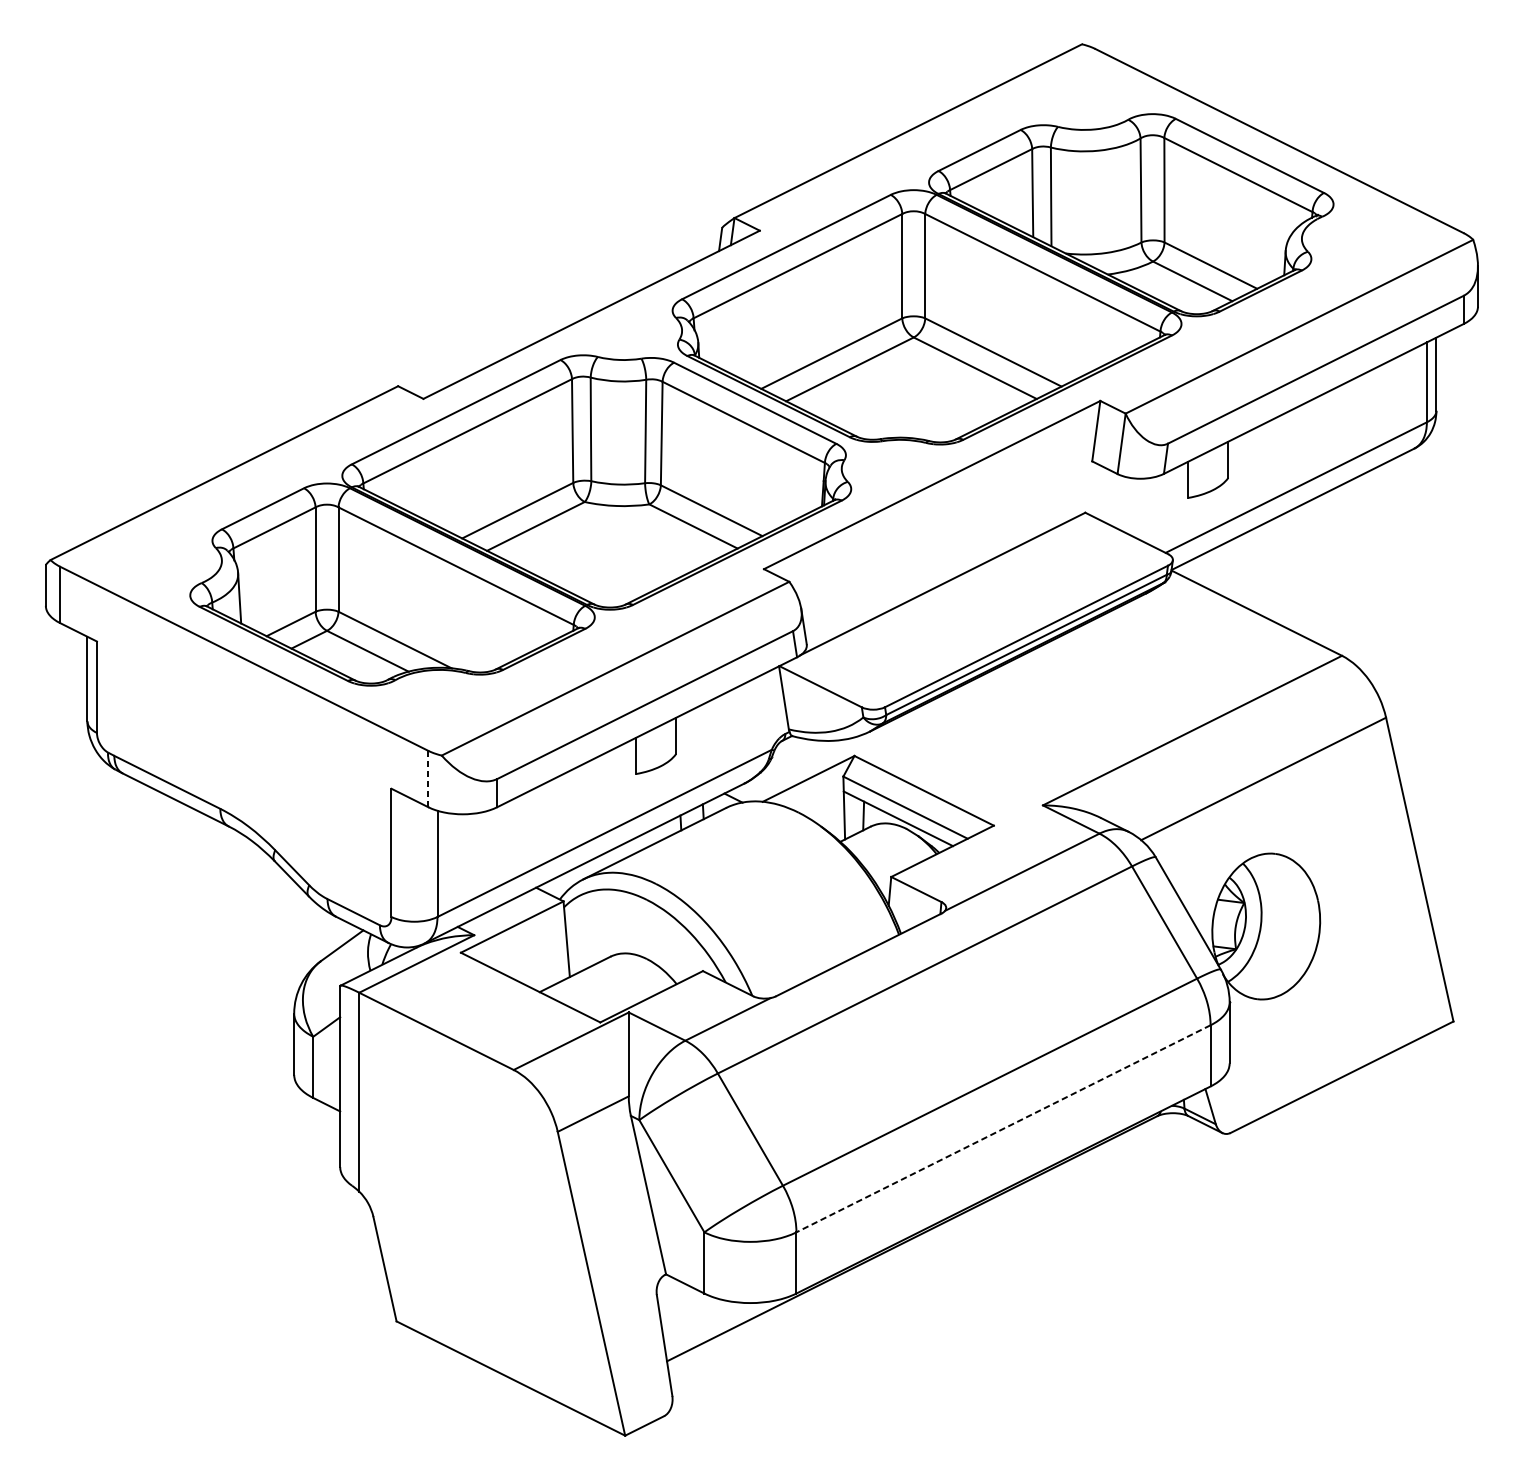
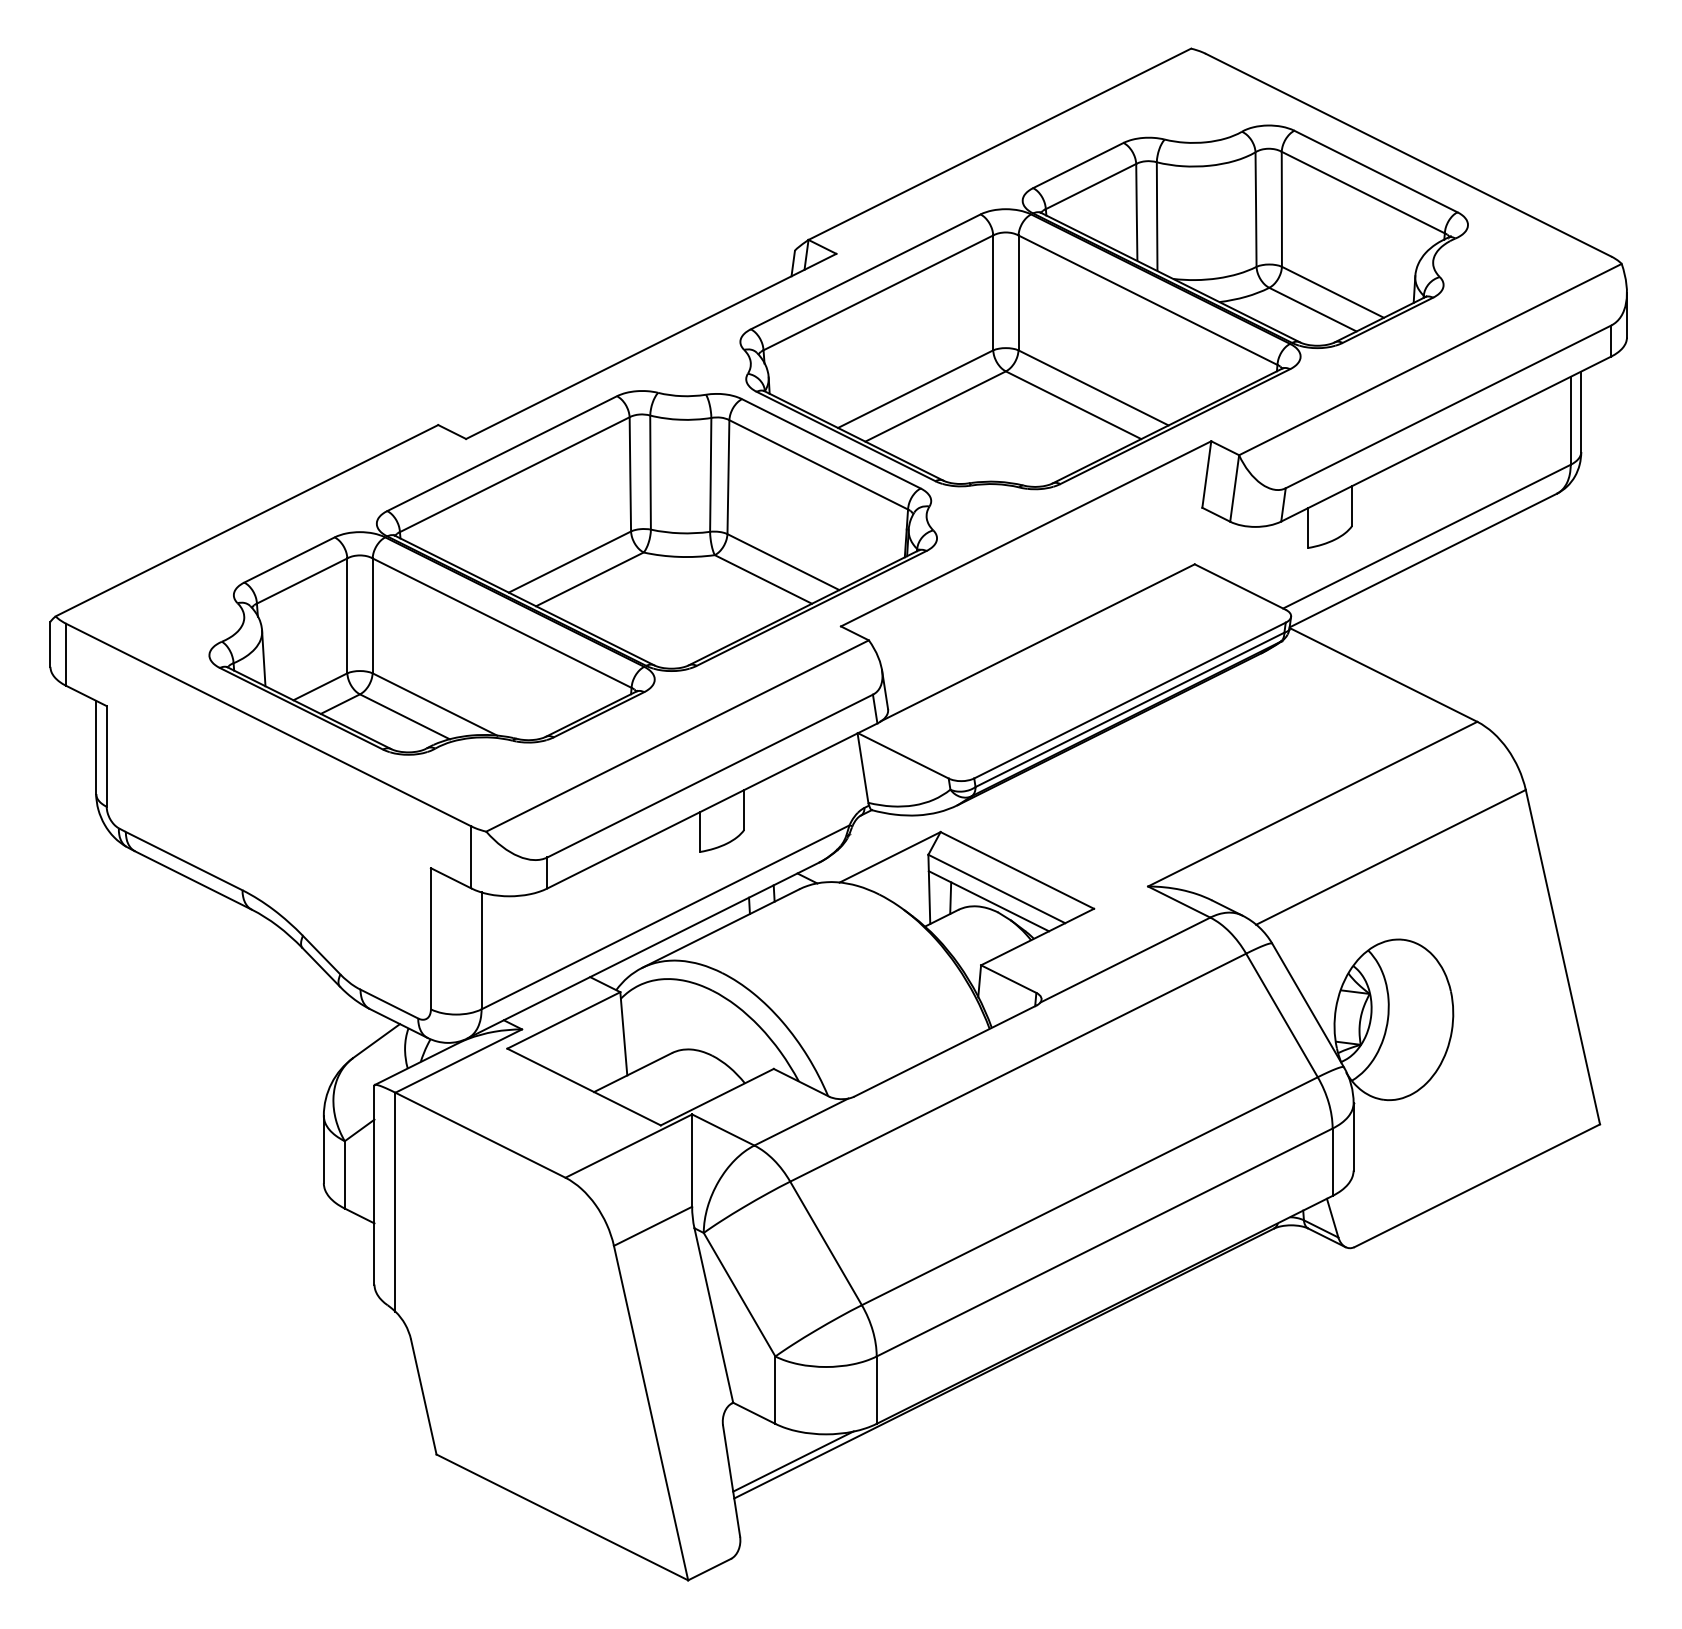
line: (428, 778) -> (471, 856), dashed -> solid
line: (1003, 1128) -> (1104, 1242), dashed -> solid
line: (720, 1327) -> (793, 1461), added

